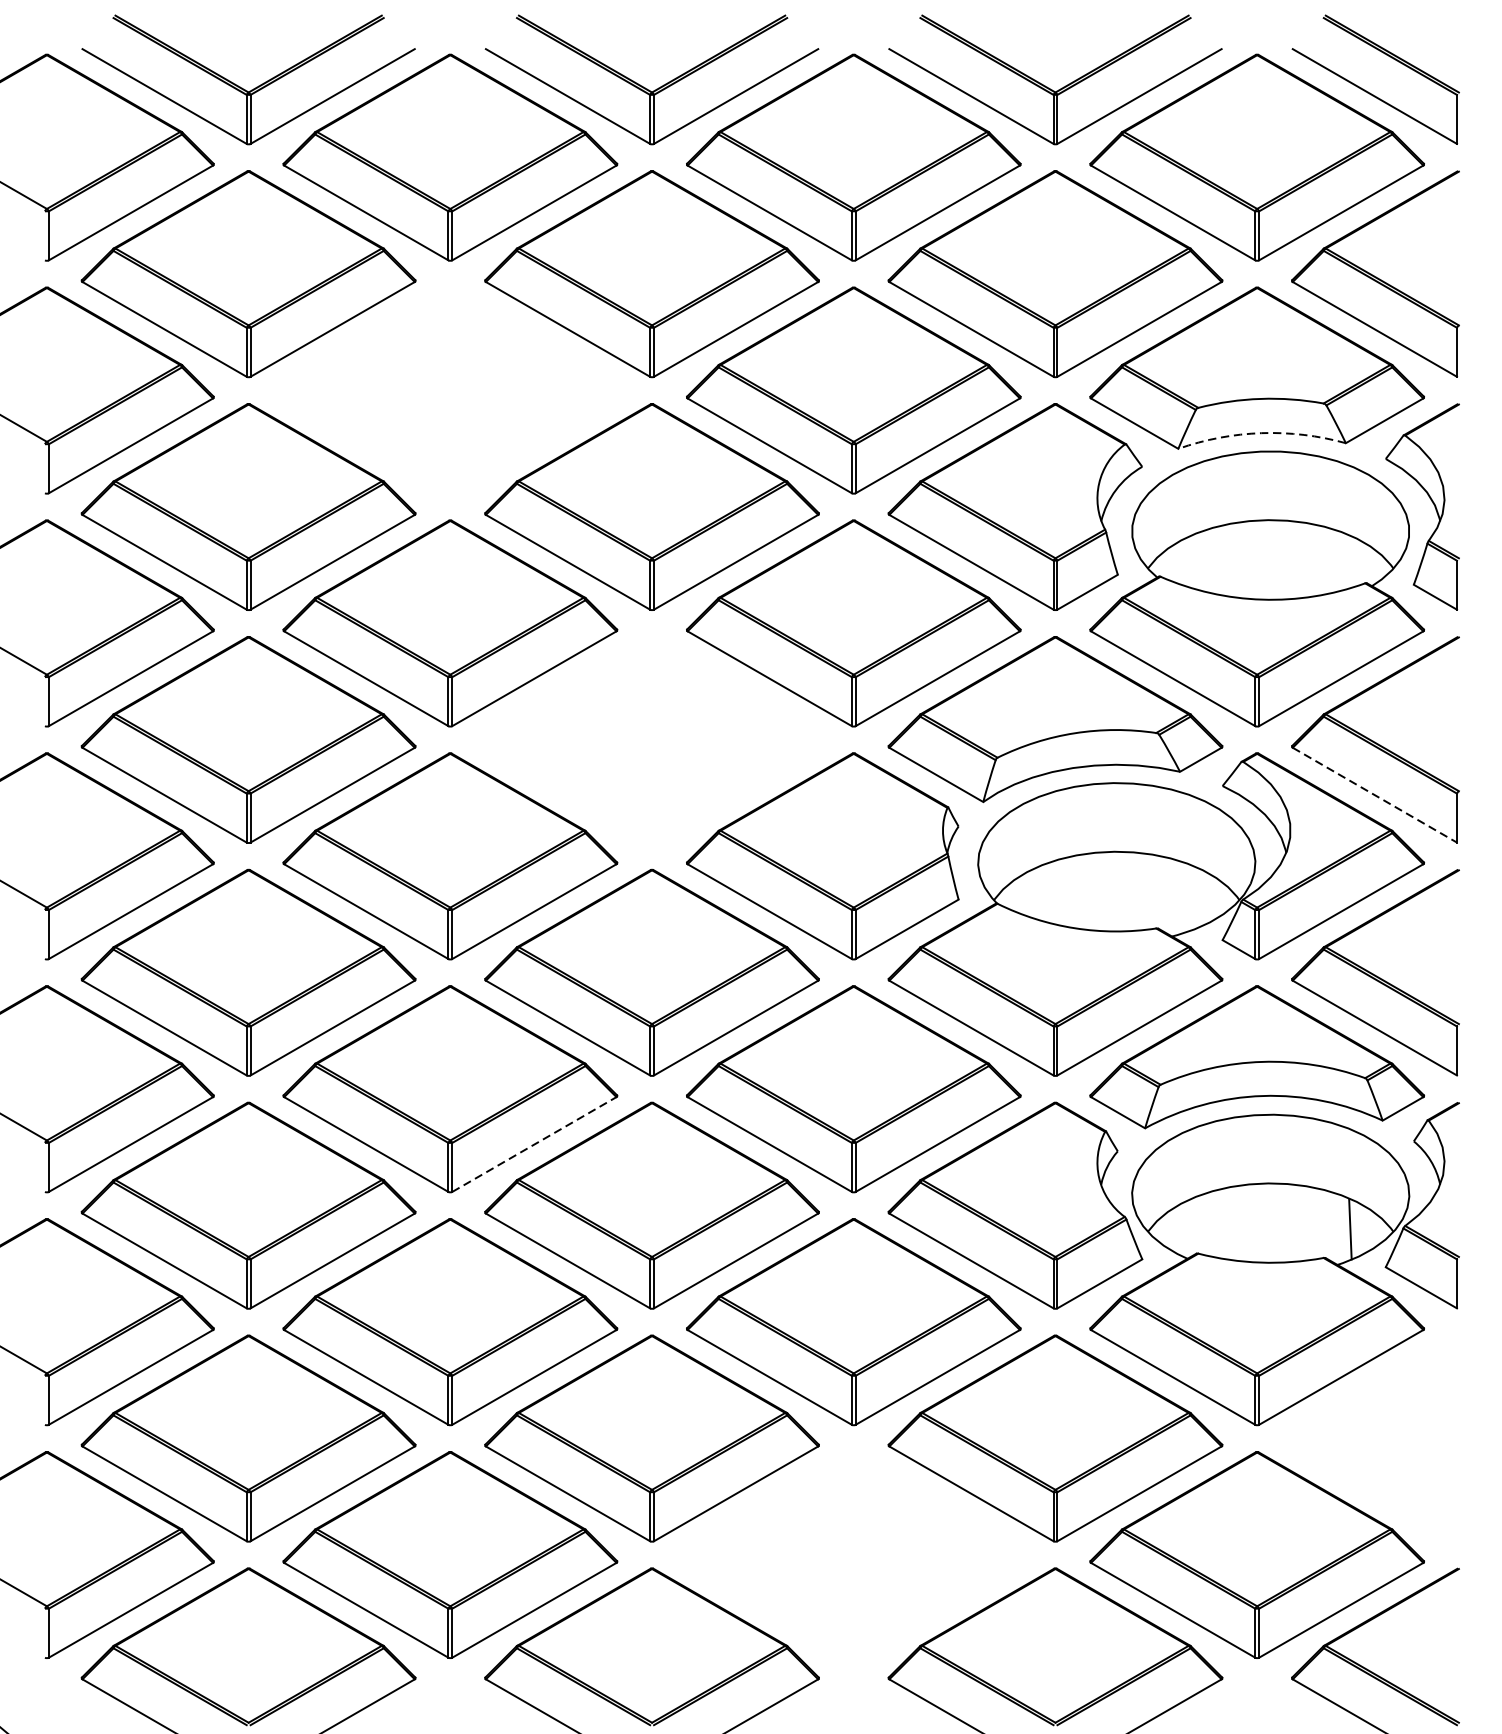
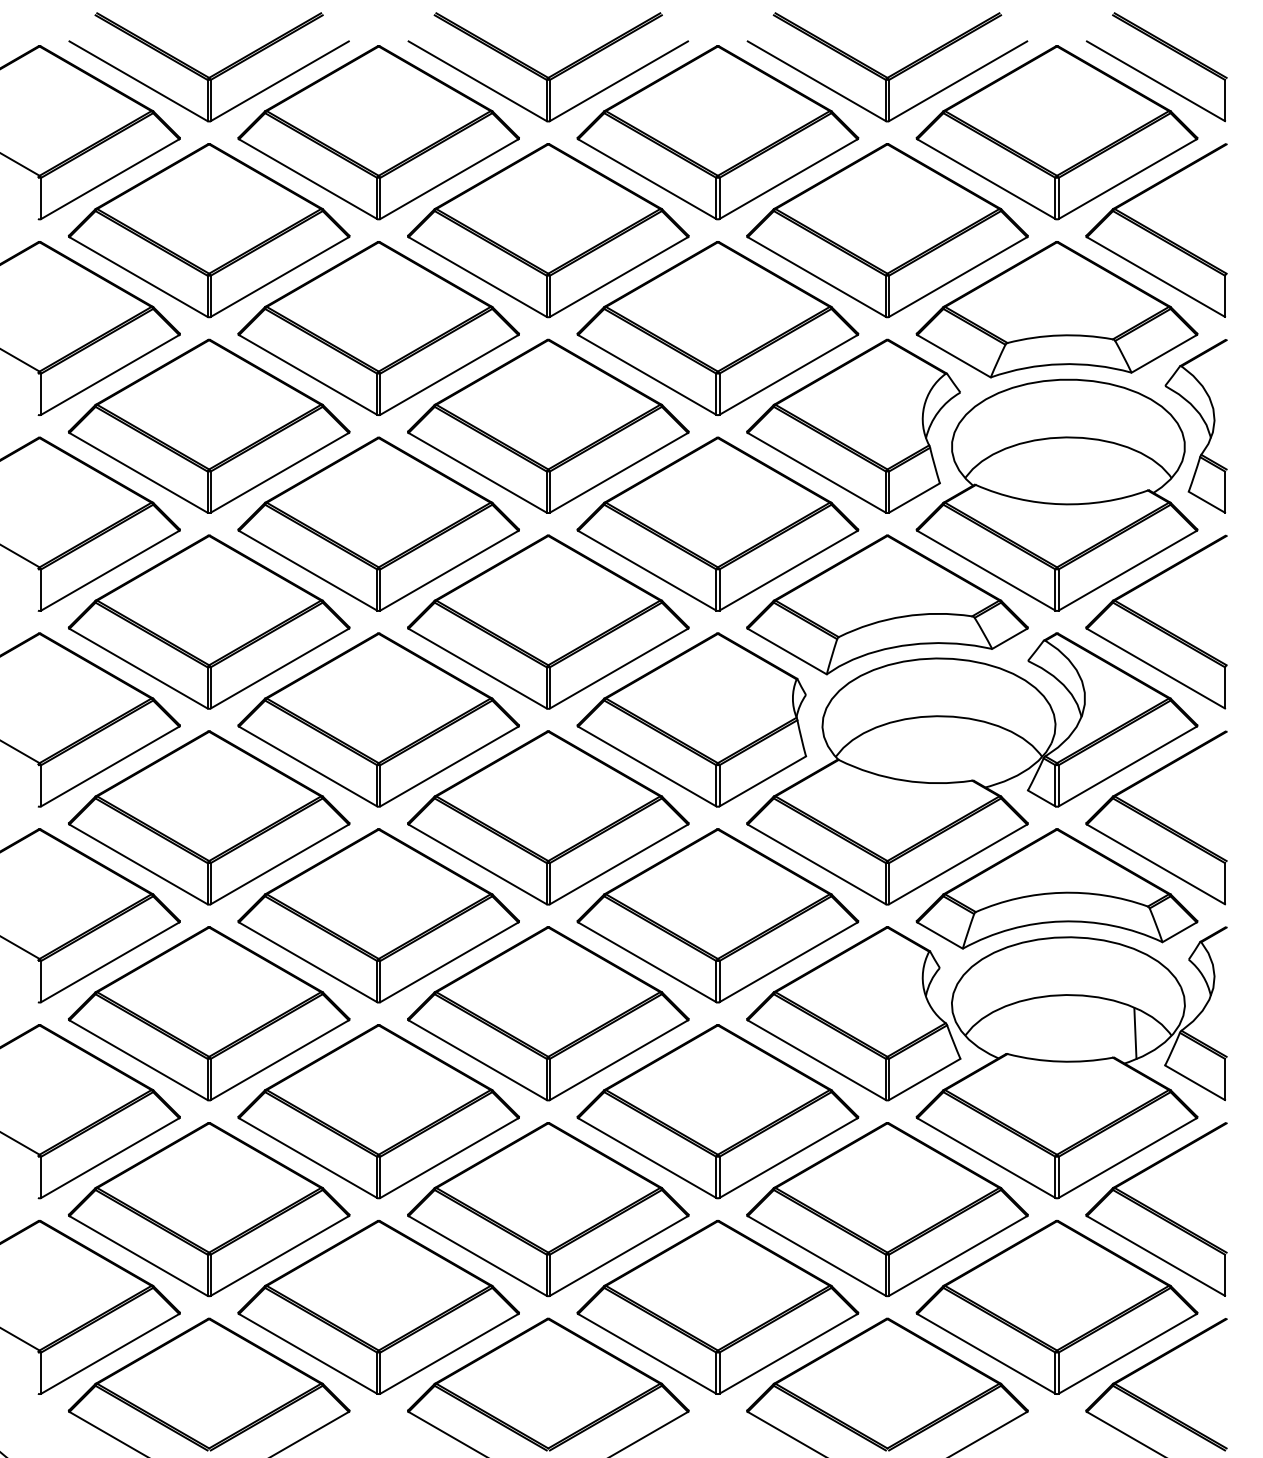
part: (450, 390) -> (378, 328), added
arc: (1261, 433) -> (1060, 364), dashed -> solid
part: (652, 739) -> (548, 621), added
line: (1374, 795) -> (1155, 668), dashed -> solid
line: (534, 1144) -> (449, 962), dashed -> solid
part: (1375, 1438) -> (1156, 1209), added
part: (853, 1553) -> (717, 1306), added

